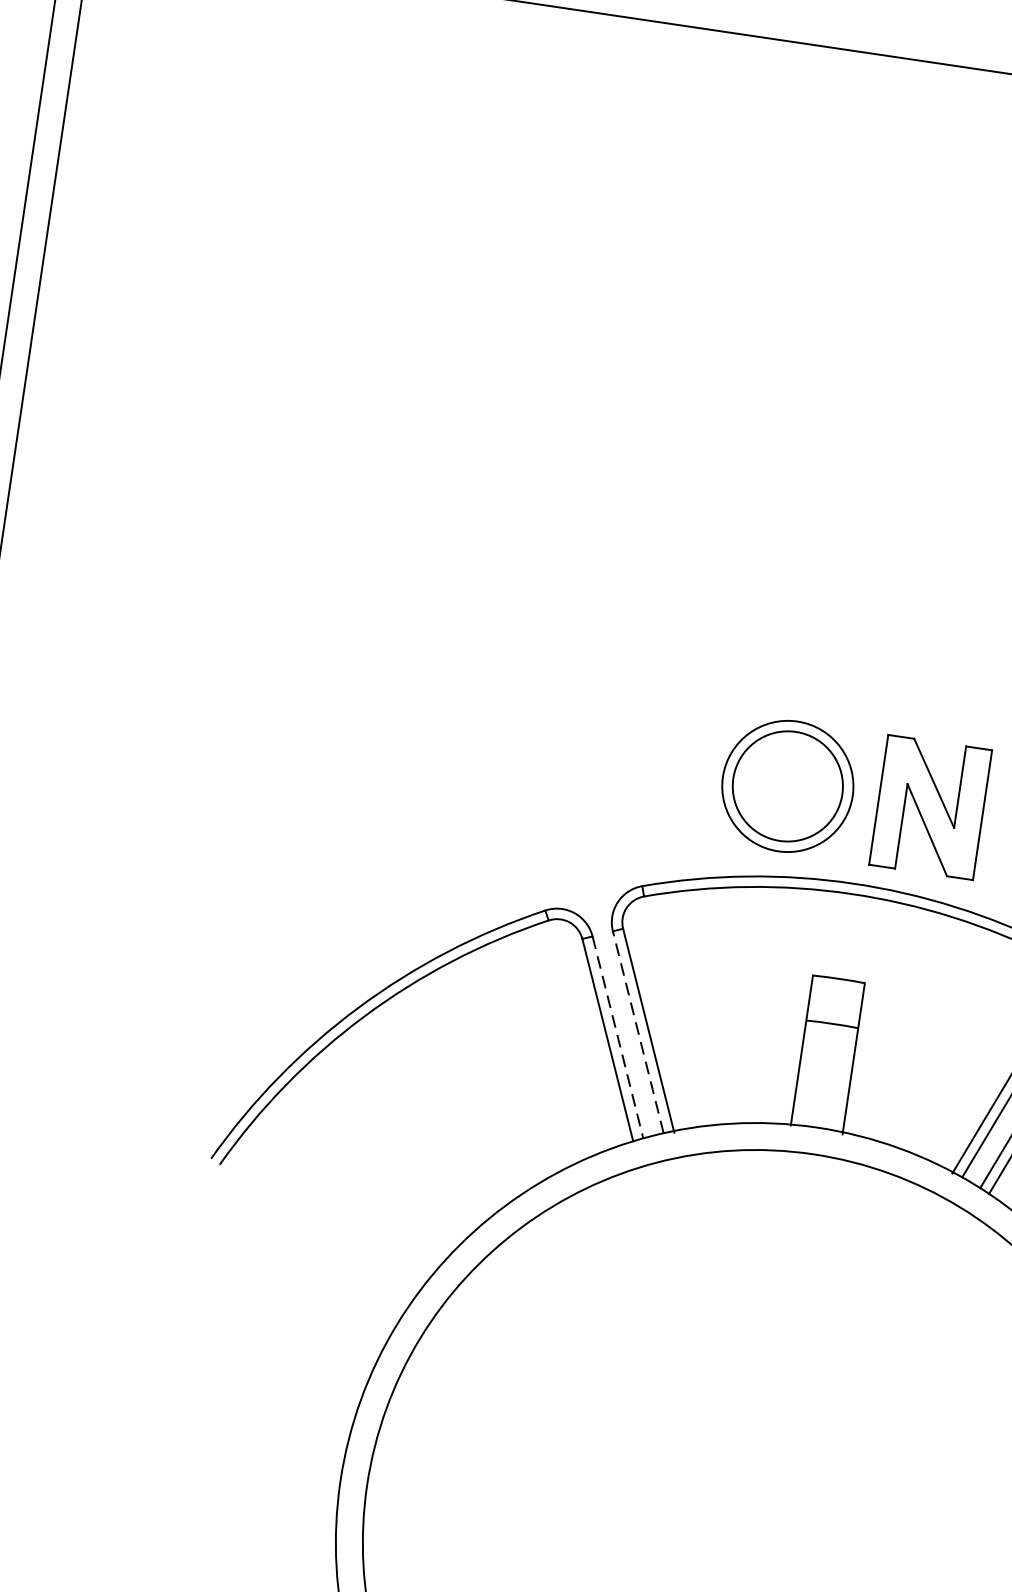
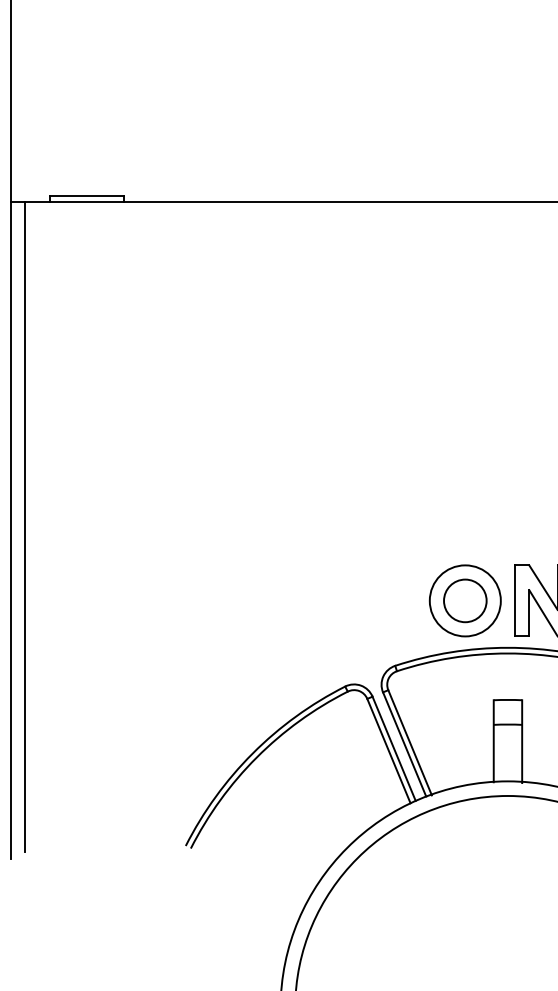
circle: (788, 785) -> (465, 600), size x0.71
line: (638, 1032) -> (404, 744), dashed -> solid
line: (618, 1038) -> (394, 749), dashed -> solid

